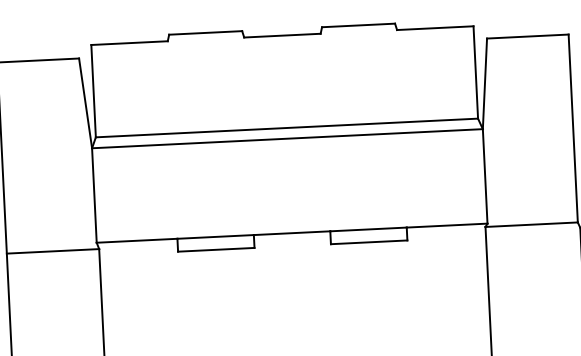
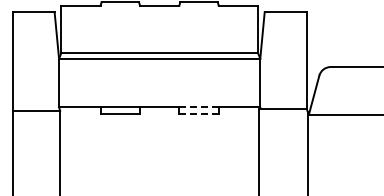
line: (369, 229) -> (199, 107), solid -> dashed
line: (370, 243) -> (199, 114), solid -> dashed

